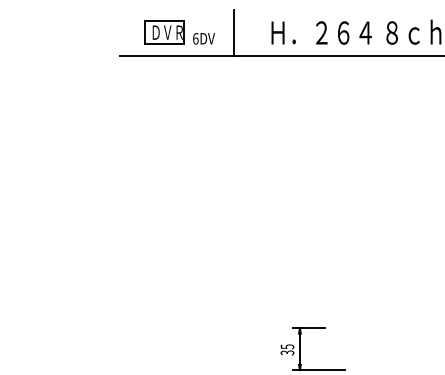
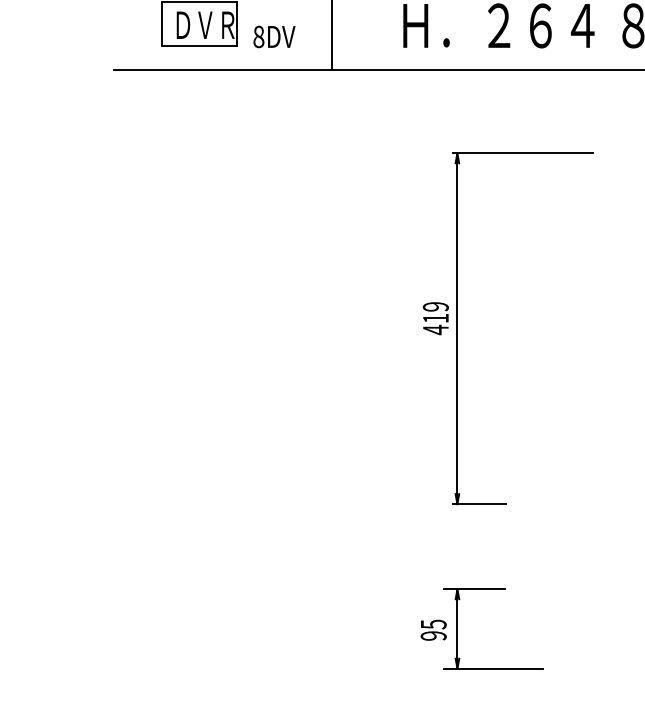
text: (195, 38) -> (258, 36), 6DV -> 8DV
part: (300, 191) -> (458, 328), added
text: (287, 352) -> (433, 635), 35 -> 95

